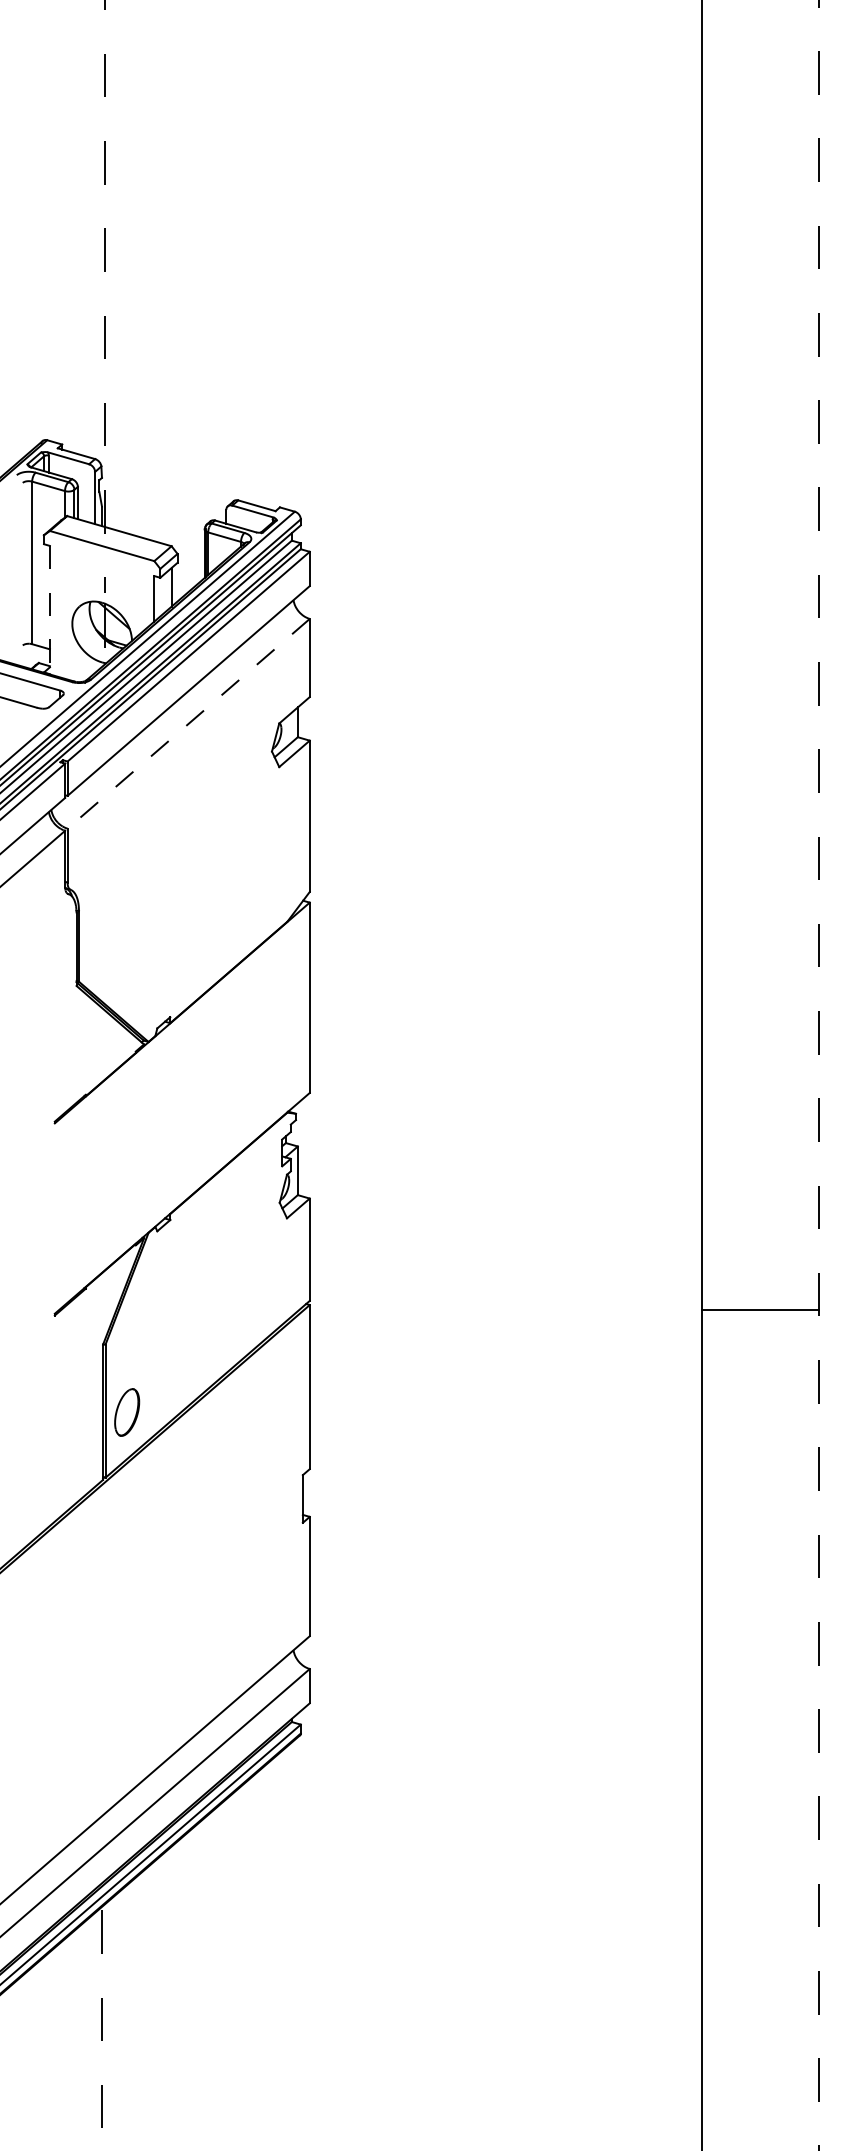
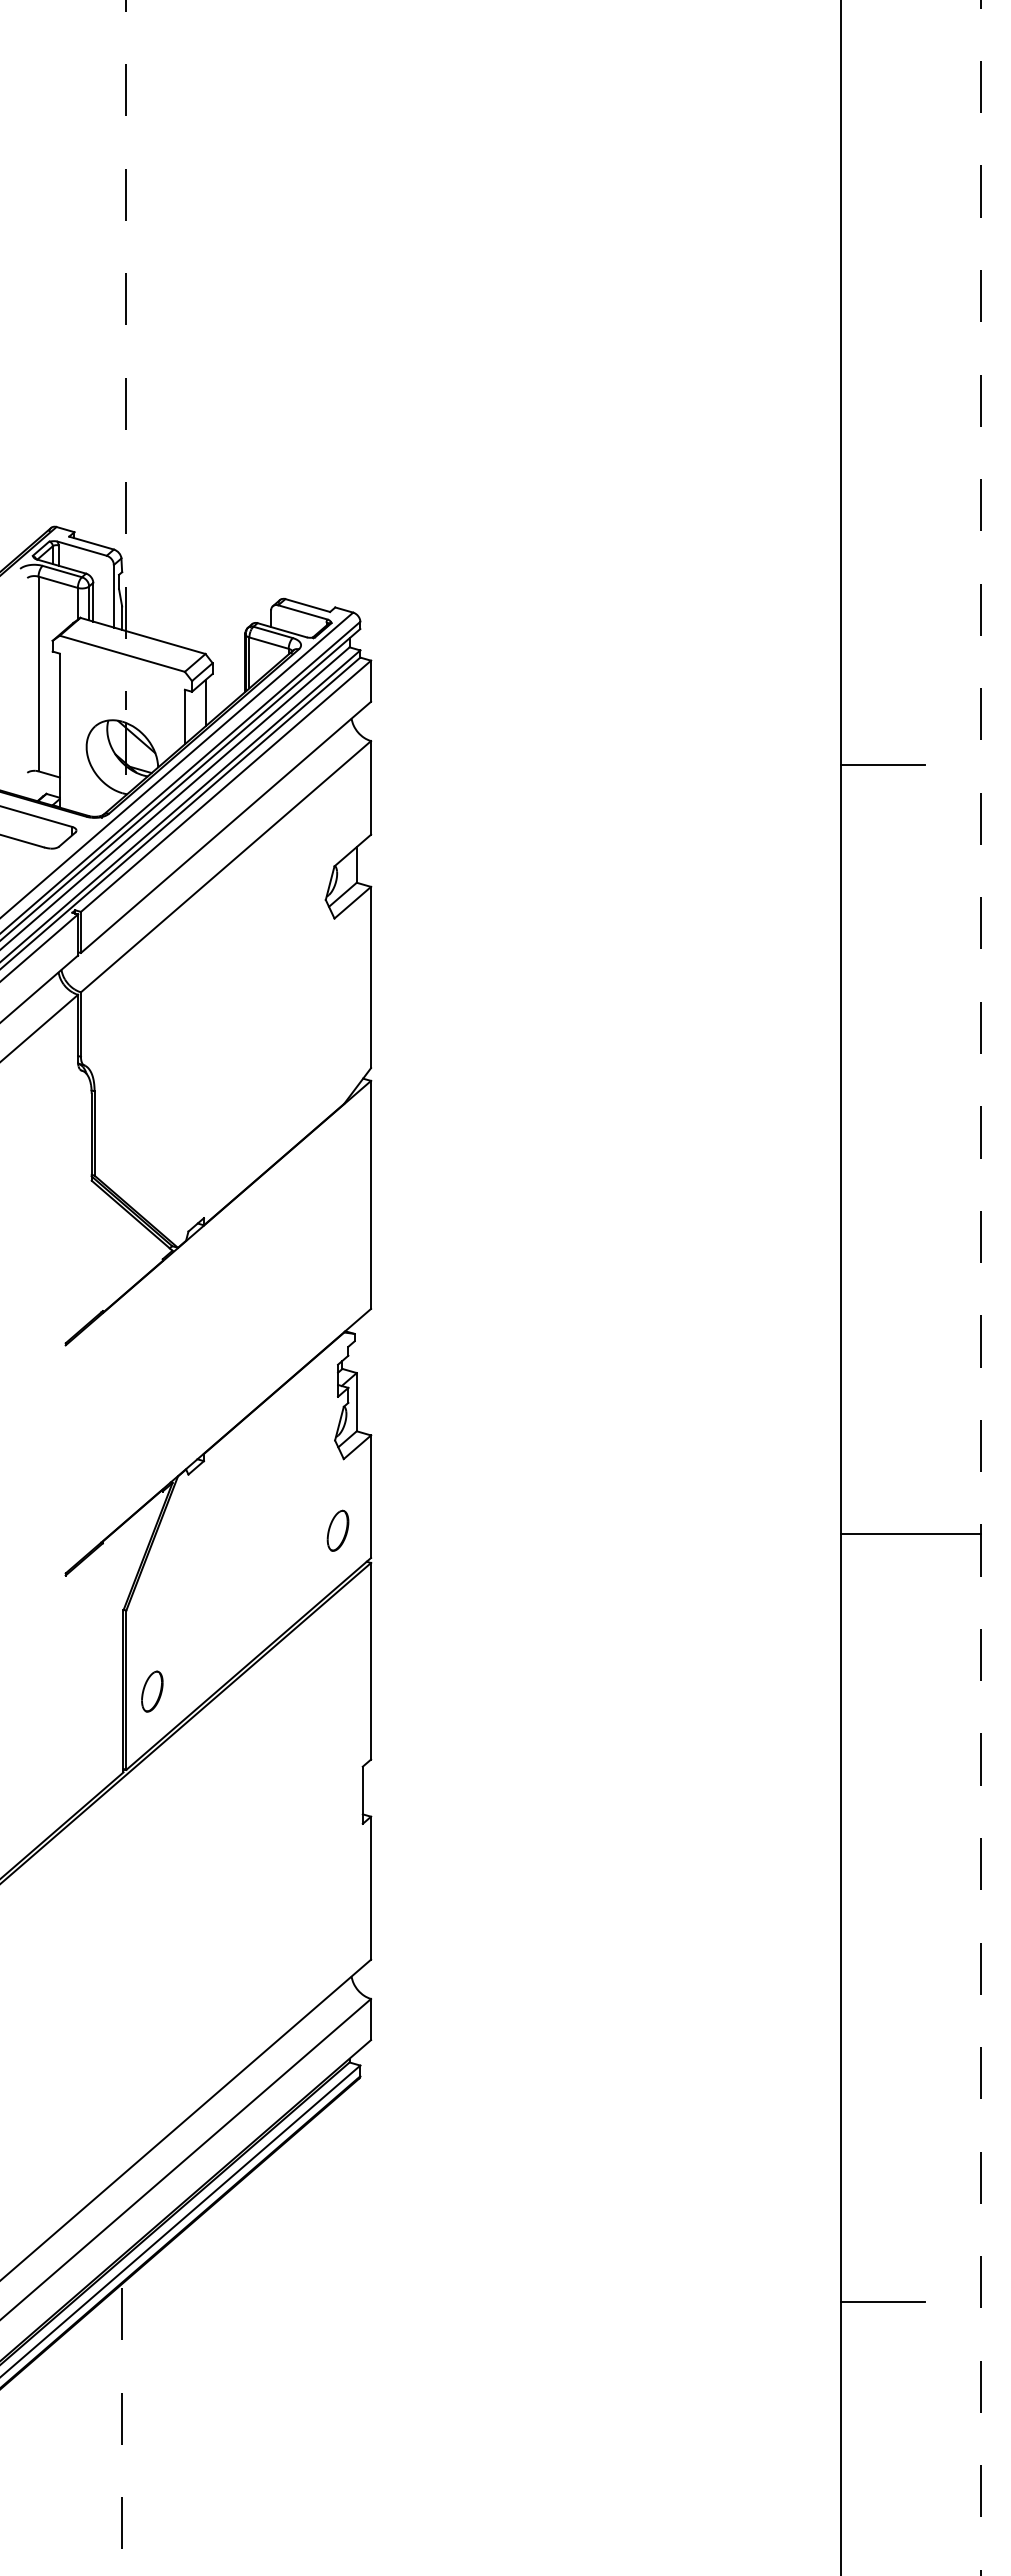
line: (49, 610) -> (59, 730), dashed -> solid
line: (736, 639) -> (882, 765), added
line: (189, 723) -> (226, 866), dashed -> solid
part: (281, 1277) -> (337, 1530), added
line: (760, 1309) -> (910, 1533), moved
part: (127, 1412) -> (152, 1691), size x0.71
line: (736, 1922) -> (882, 2302), added

